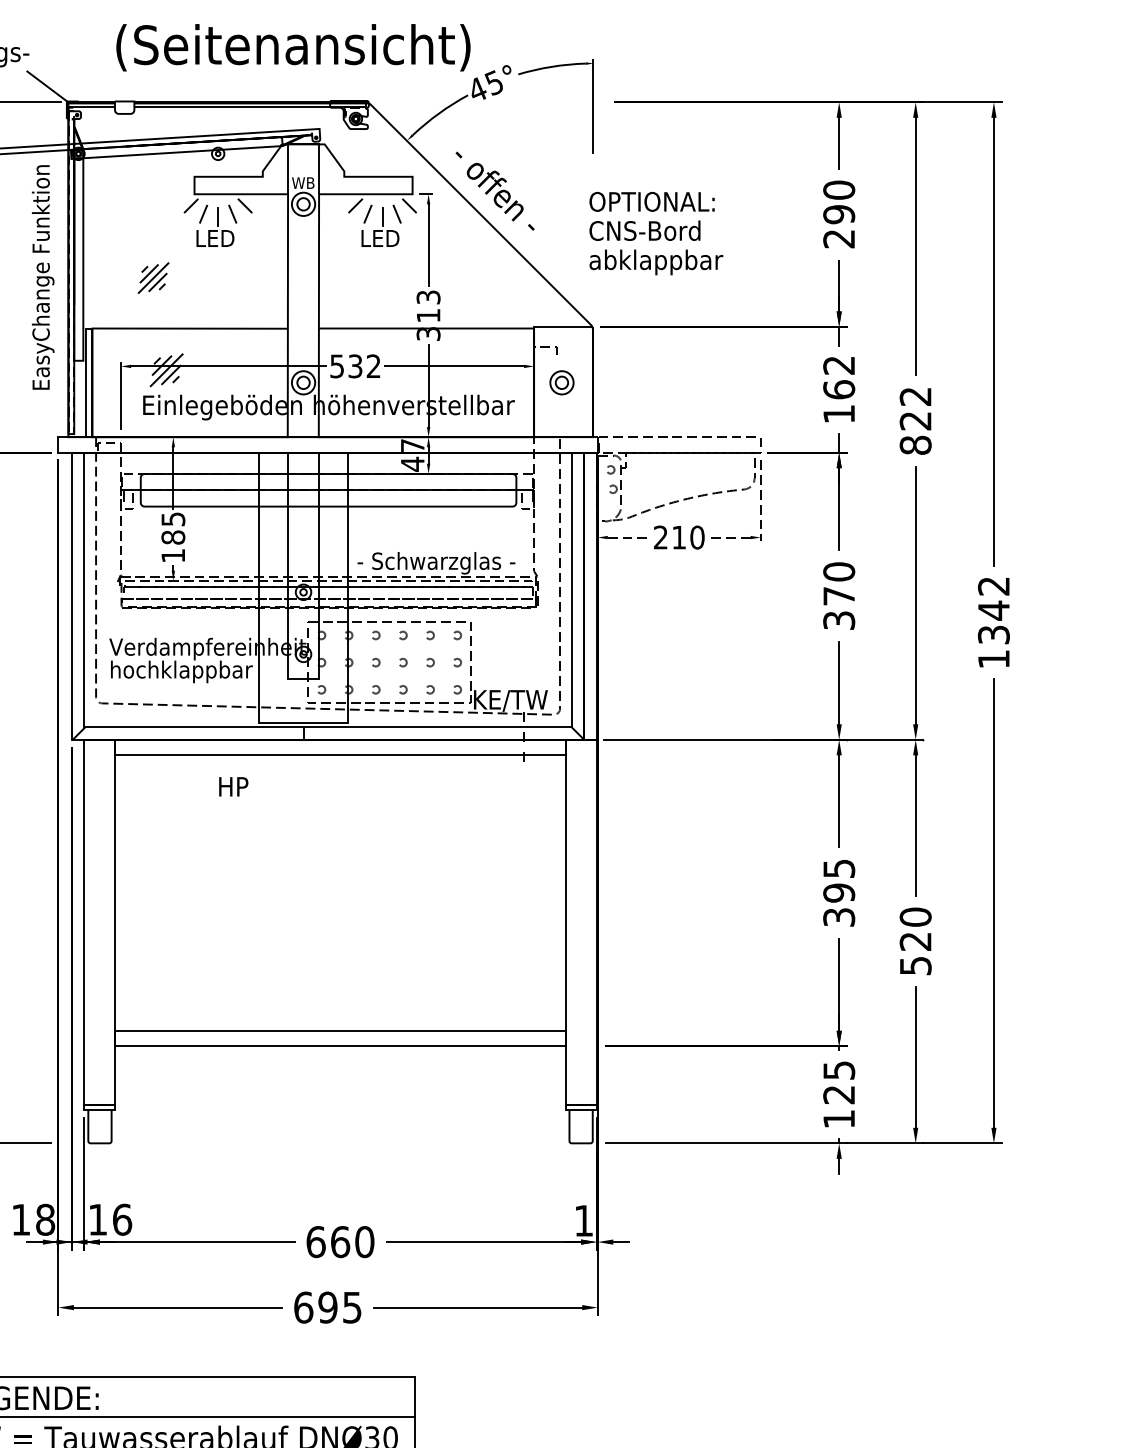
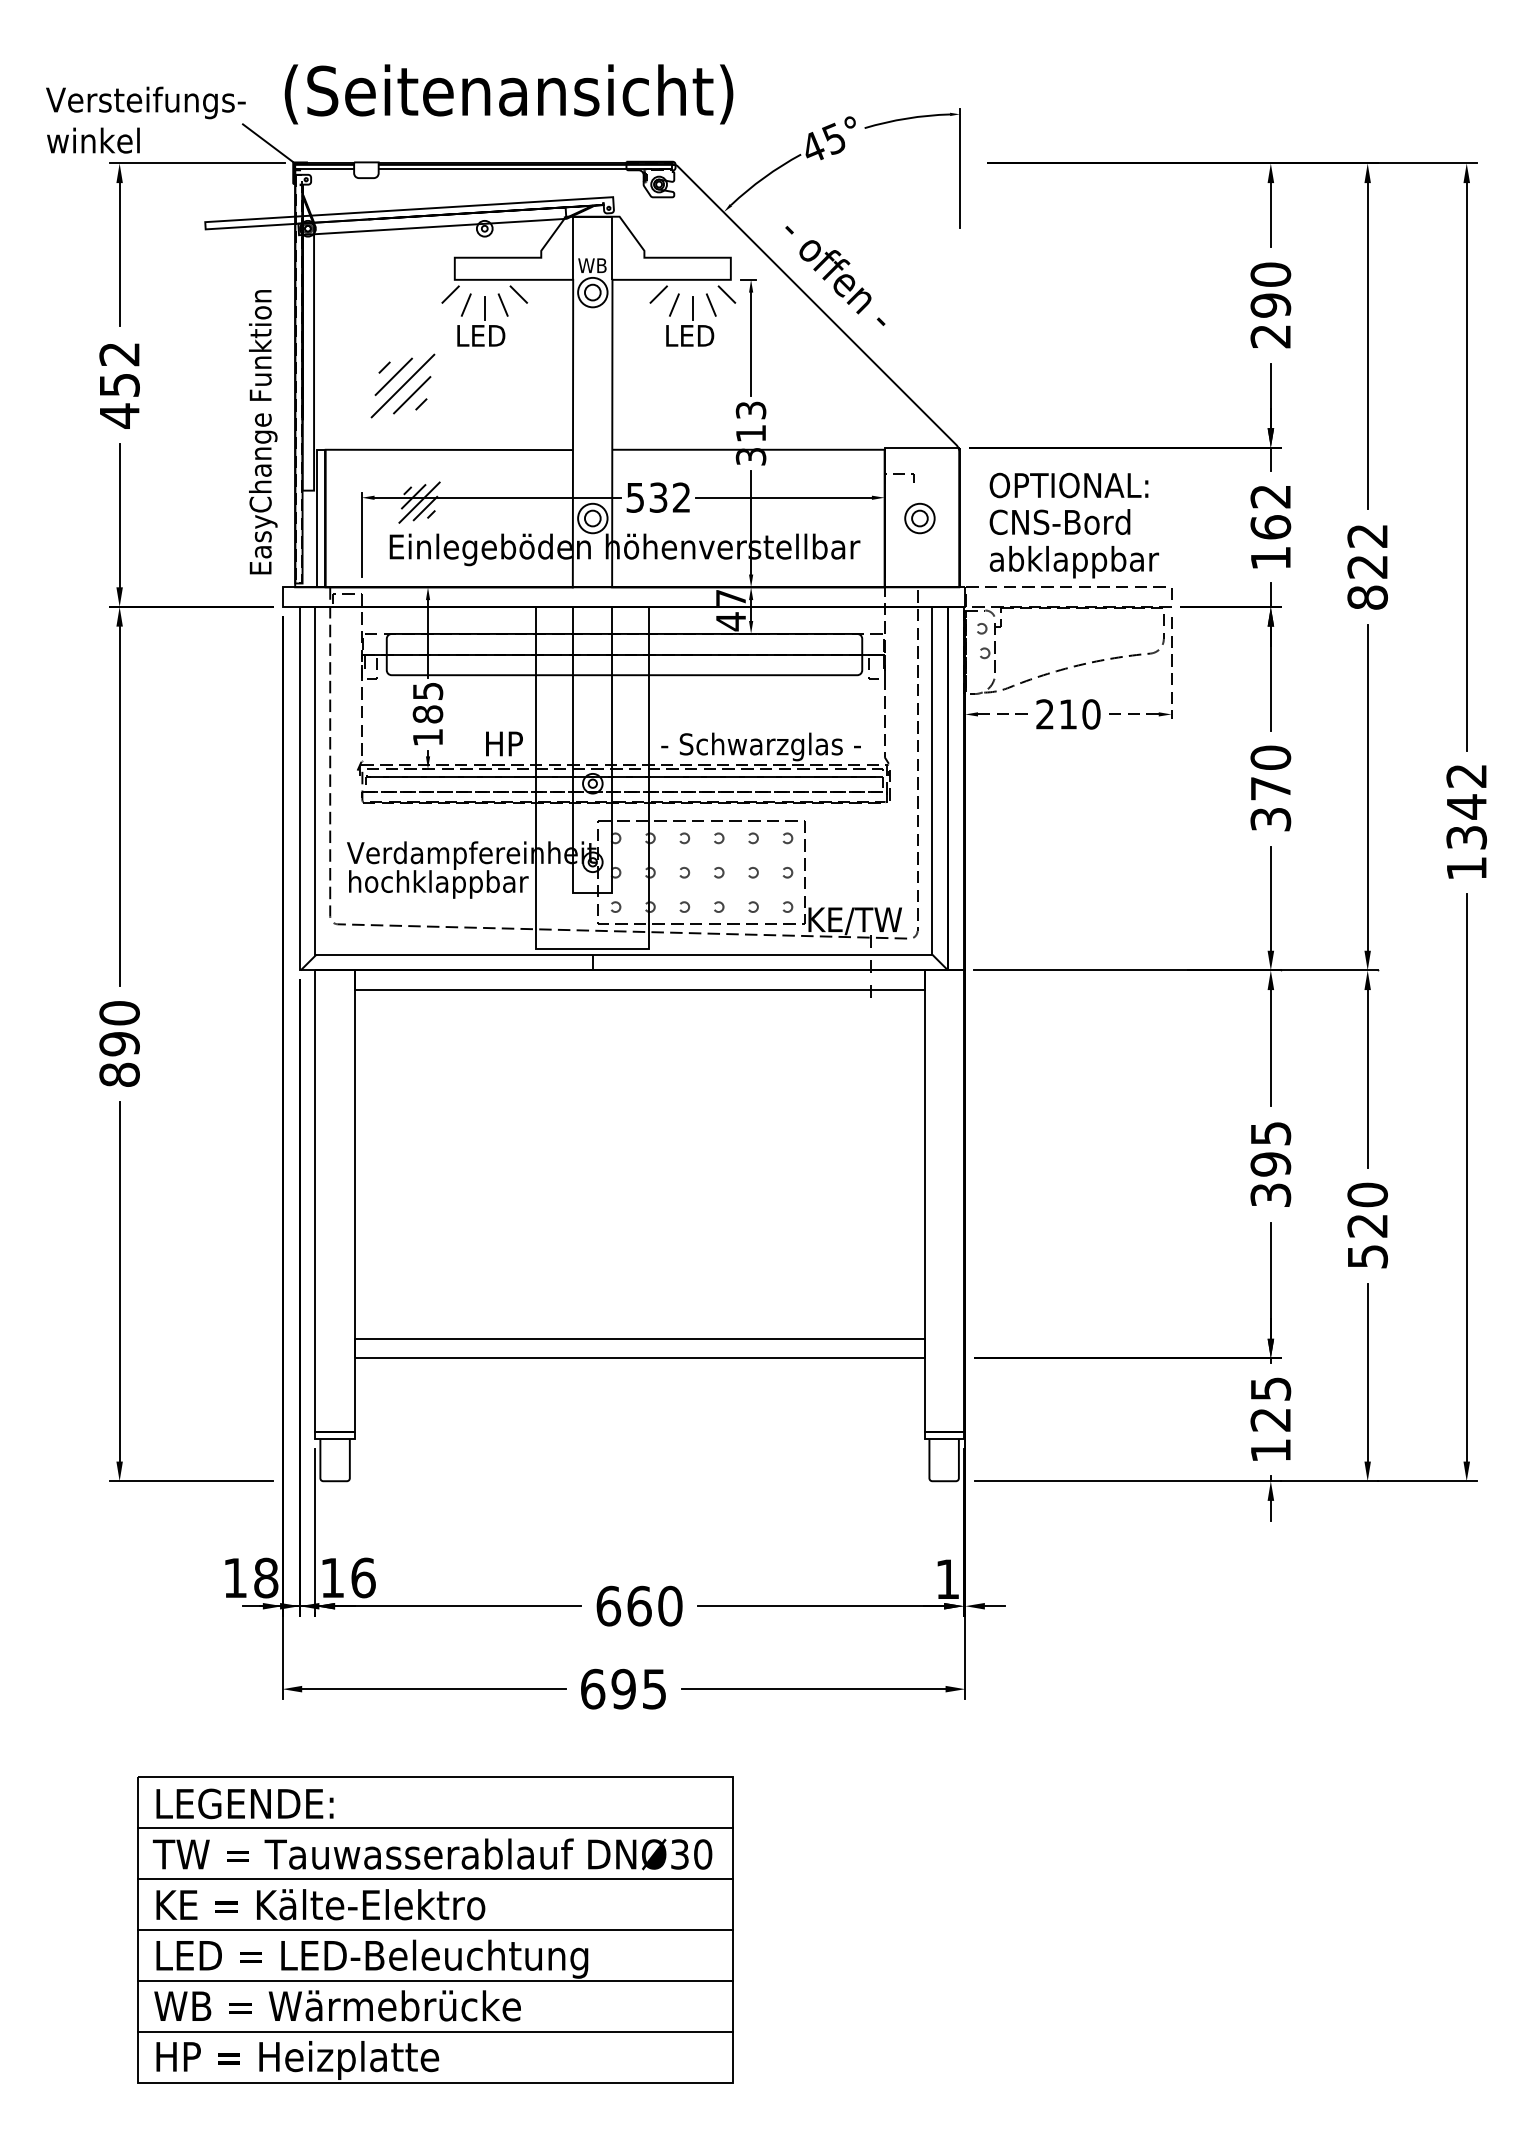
text: (293, 47) -> (508, 94), moved
text: (655, 233) -> (1073, 525), moved
text: (43, 277) -> (263, 432), moved
part: (153, 277) -> (402, 385), size x1.67
text: (233, 786) -> (504, 743), moved

